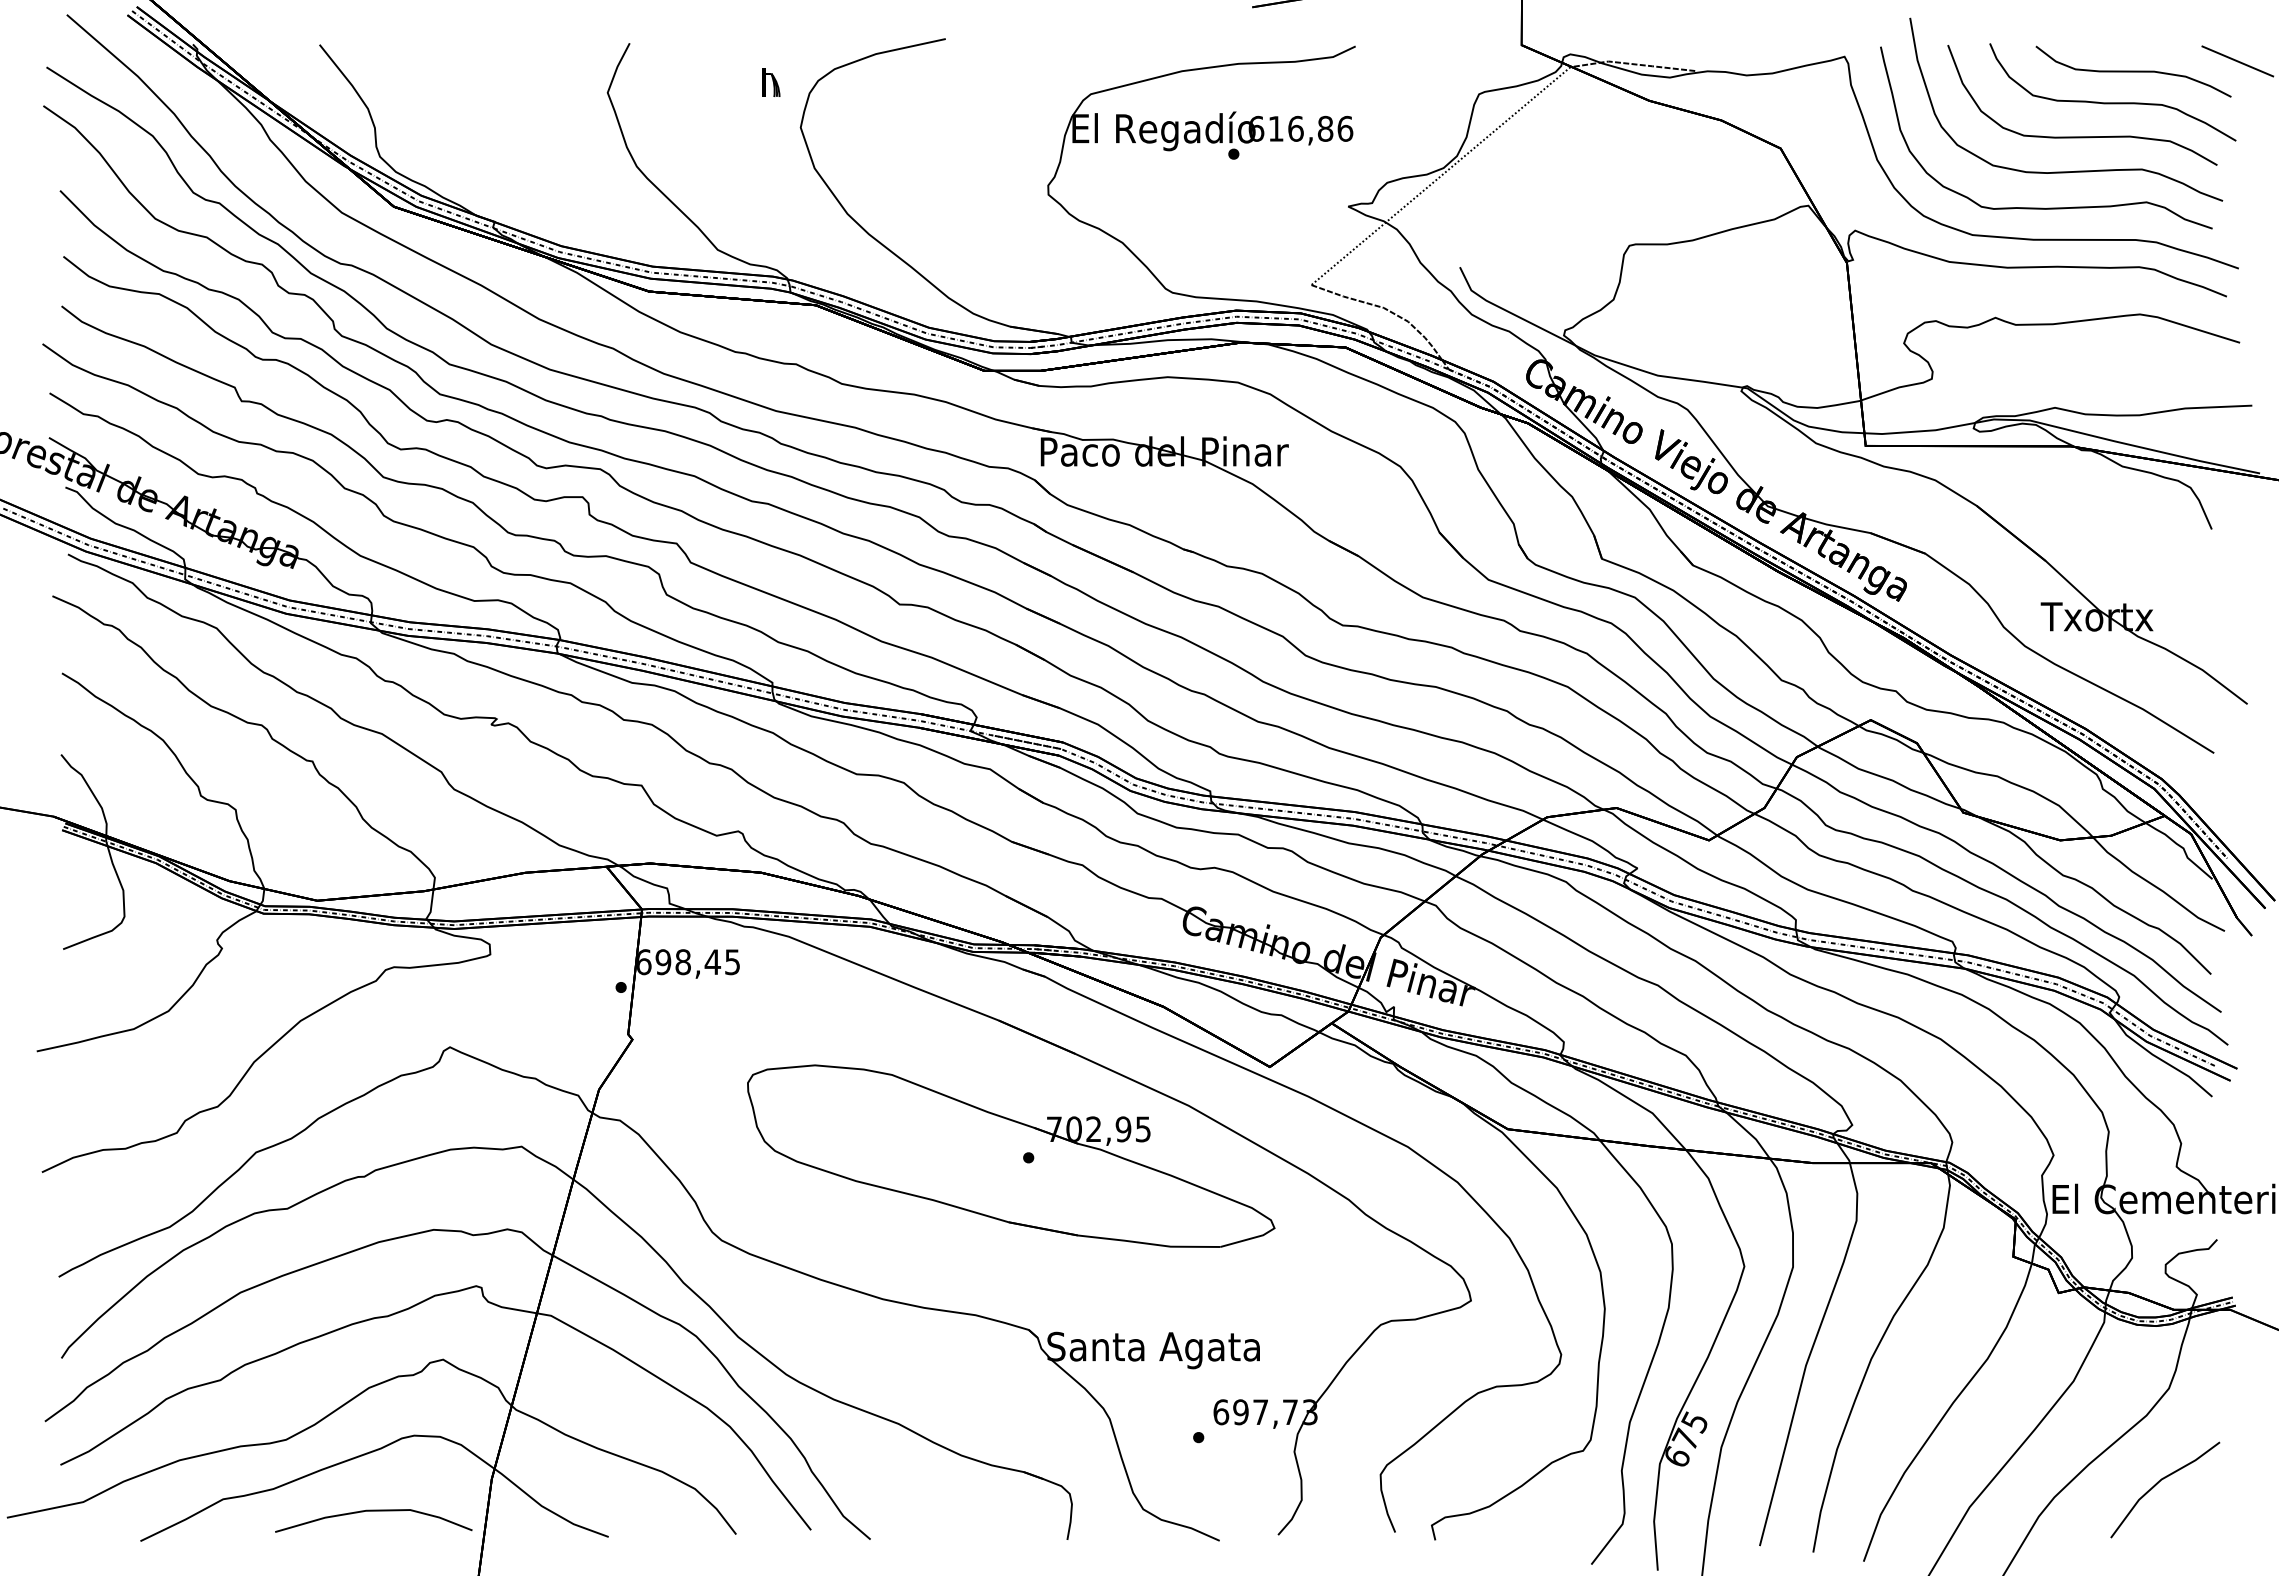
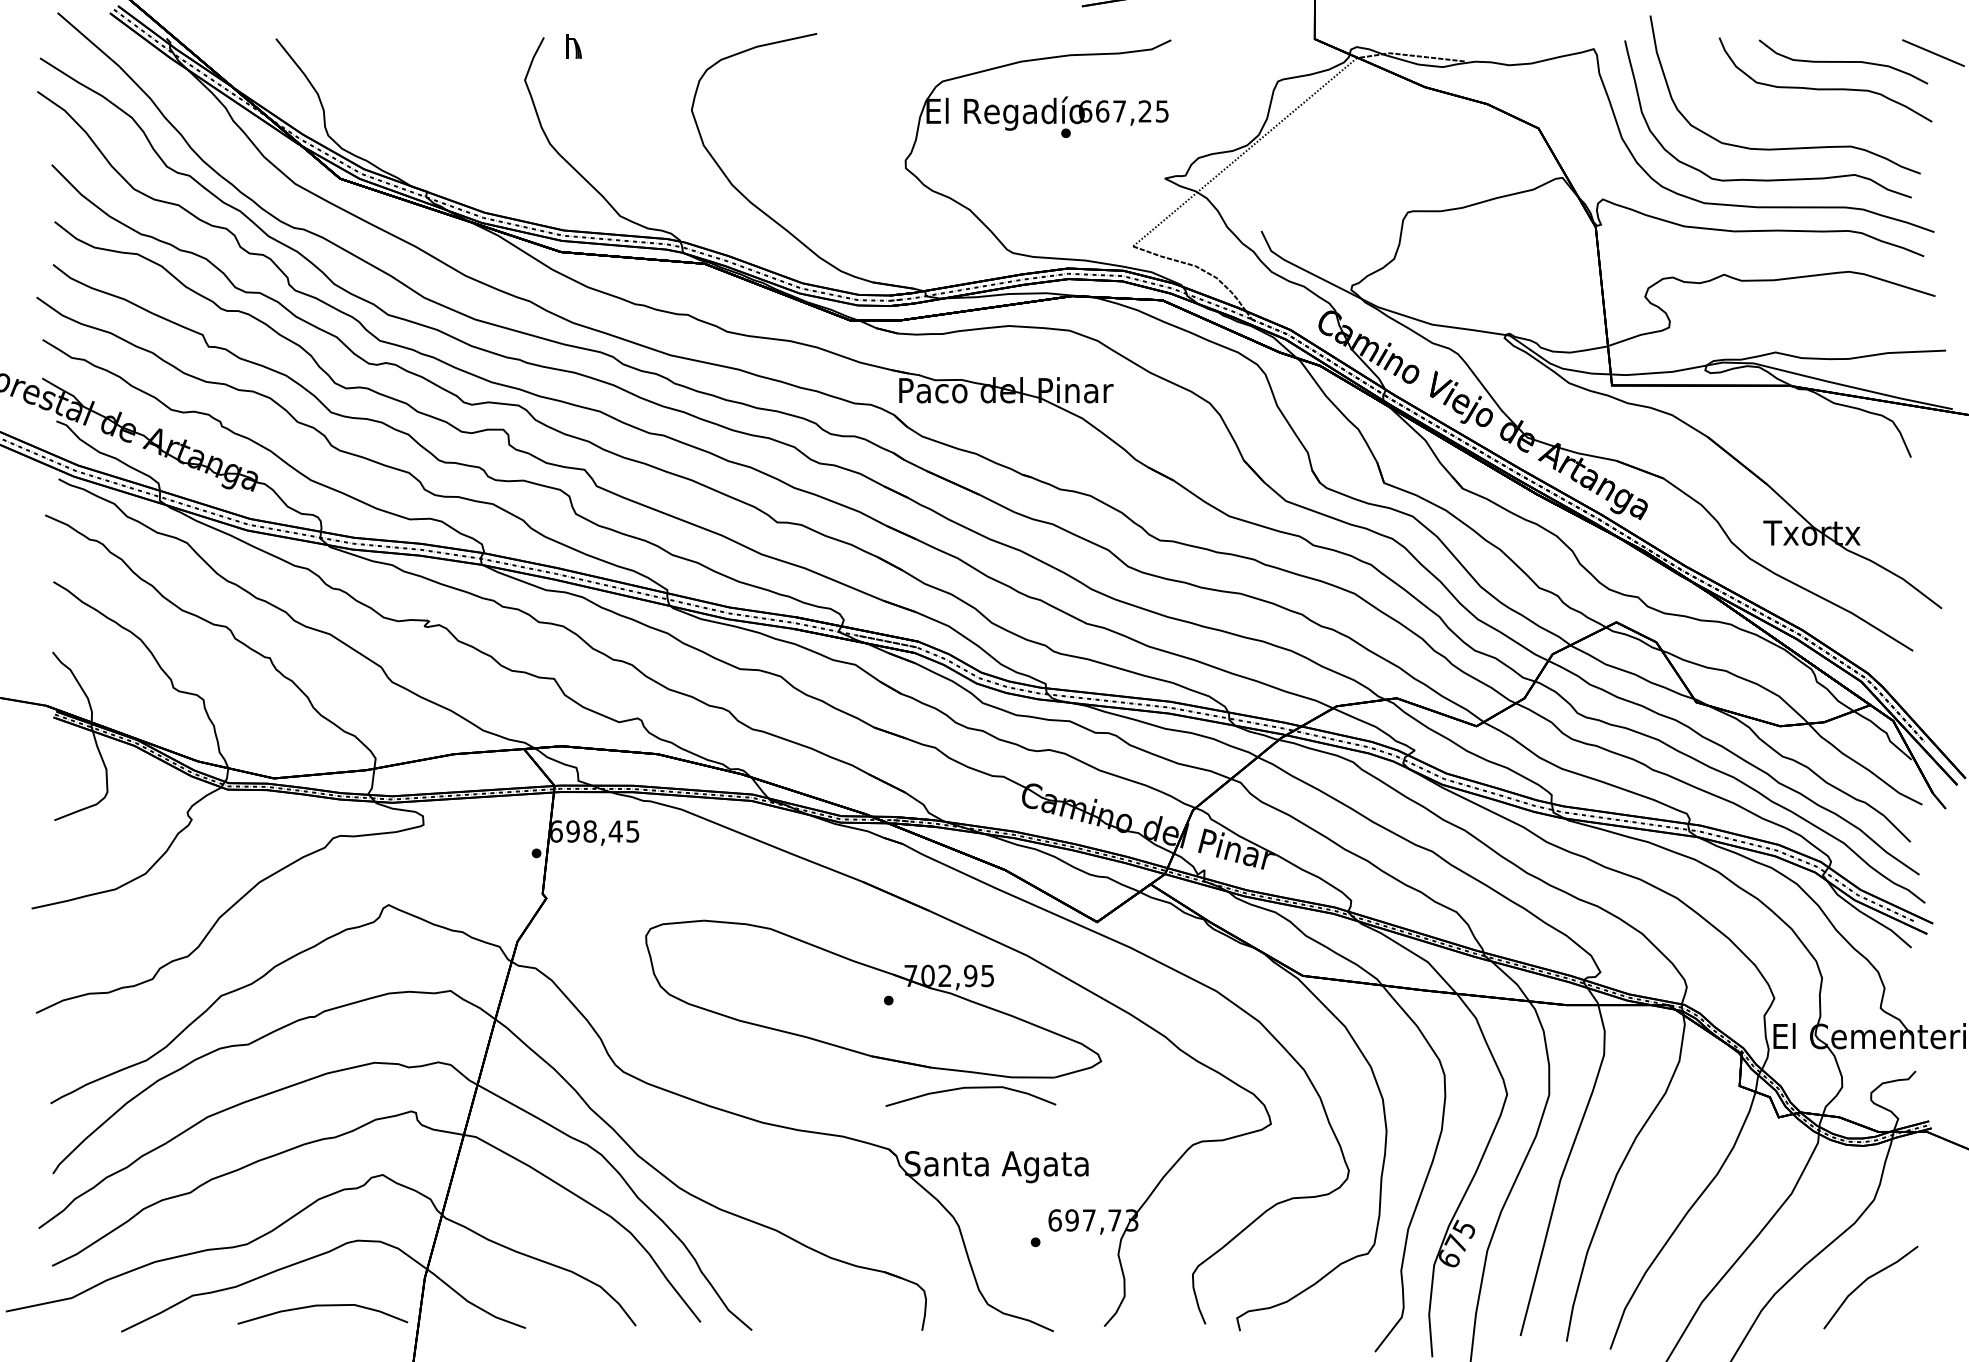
part: (771, 82) -> (574, 46), moved
text: (1310, 128) -> (1132, 111), 616,86 -> 667,25
curve: (2082, 136) -> (1799, 118), removed
curve: (1123, 1259) -> (970, 1088), added

